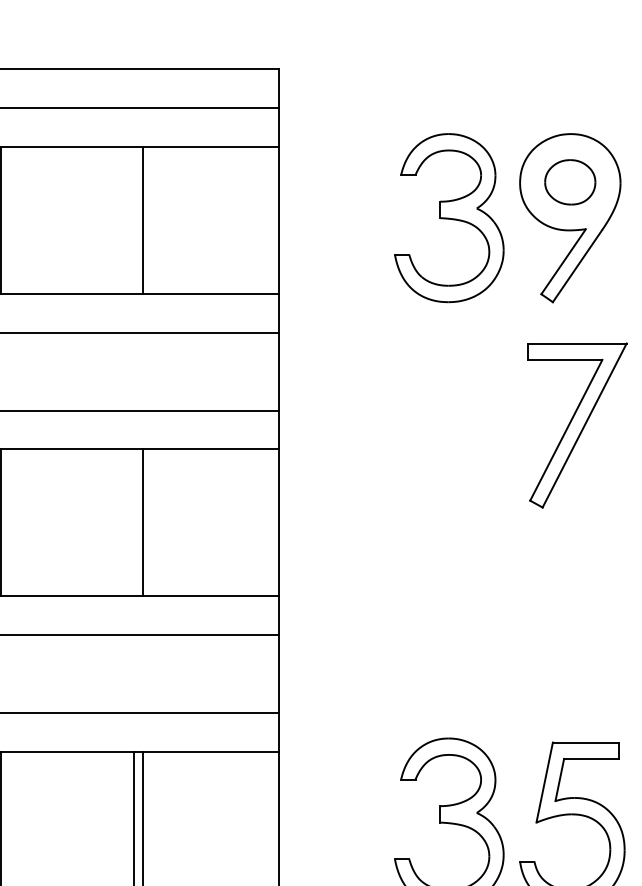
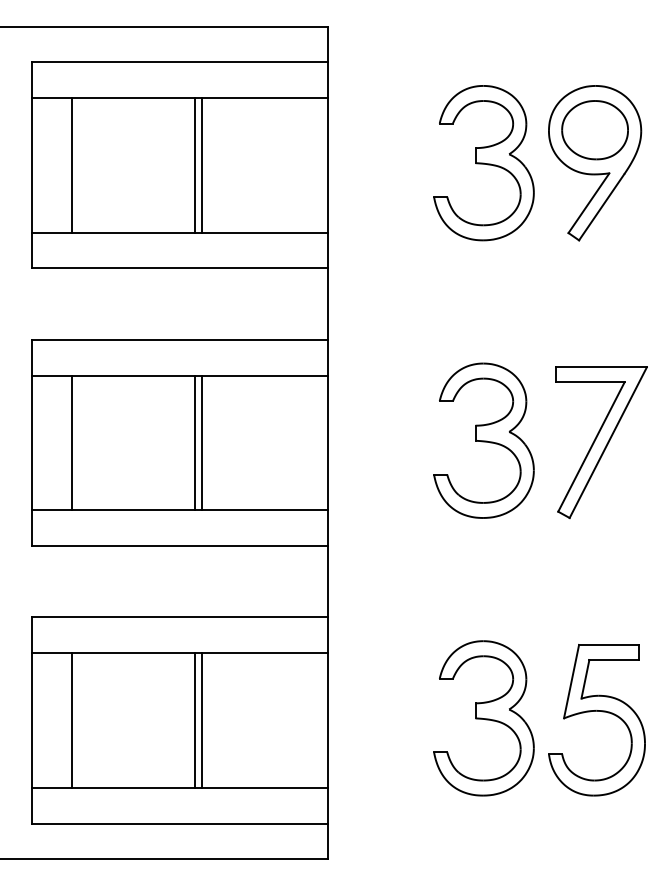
part: (569, 182) -> (594, 130), size x1.43
line: (134, 219) -> (194, 164), added
part: (577, 425) -> (601, 442), moved
part: (448, 520) -> (483, 440), added
line: (134, 522) -> (194, 442), added

